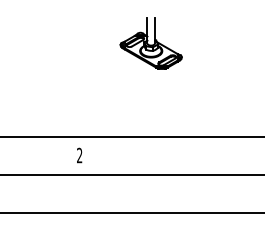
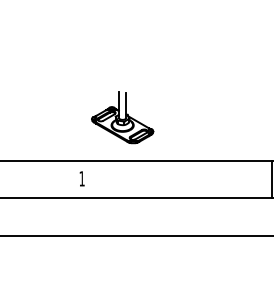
part: (151, 43) -> (122, 117), moved
text: (79, 155) -> (81, 178), 2 -> 1

